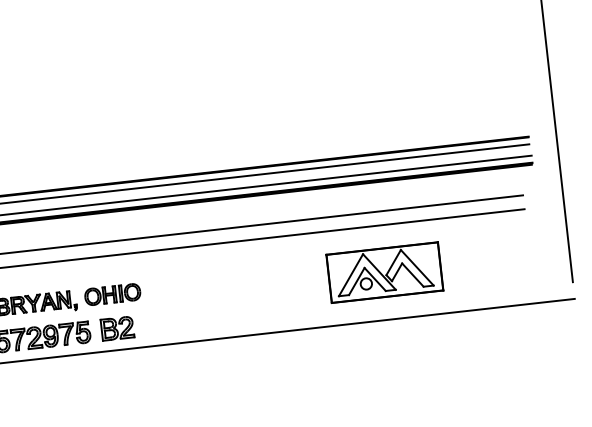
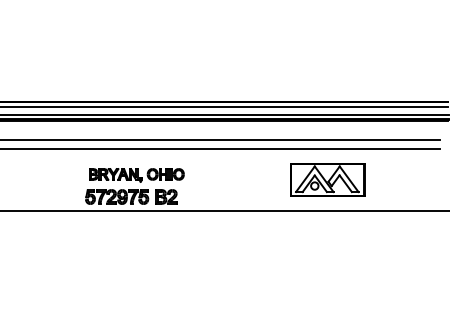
part: (384, 271) -> (327, 179), moved

